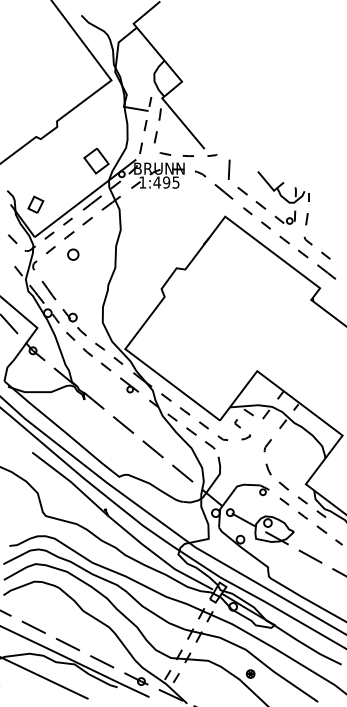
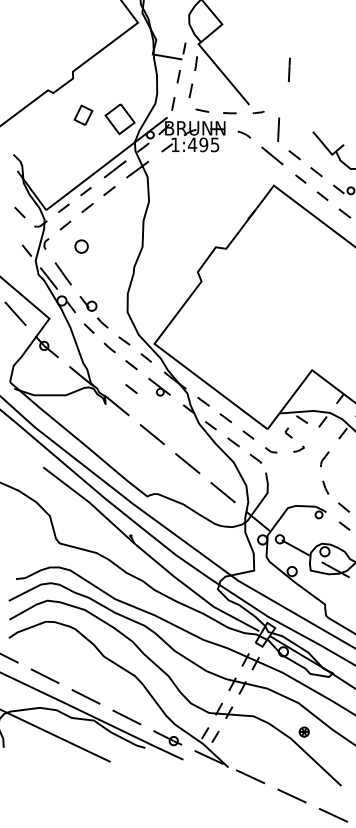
line: (237, 119) -> (288, 69), added
part: (35, 204) -> (83, 114), moved
part: (73, 254) -> (81, 246), moved
line: (105, 386) -> (130, 388), added

